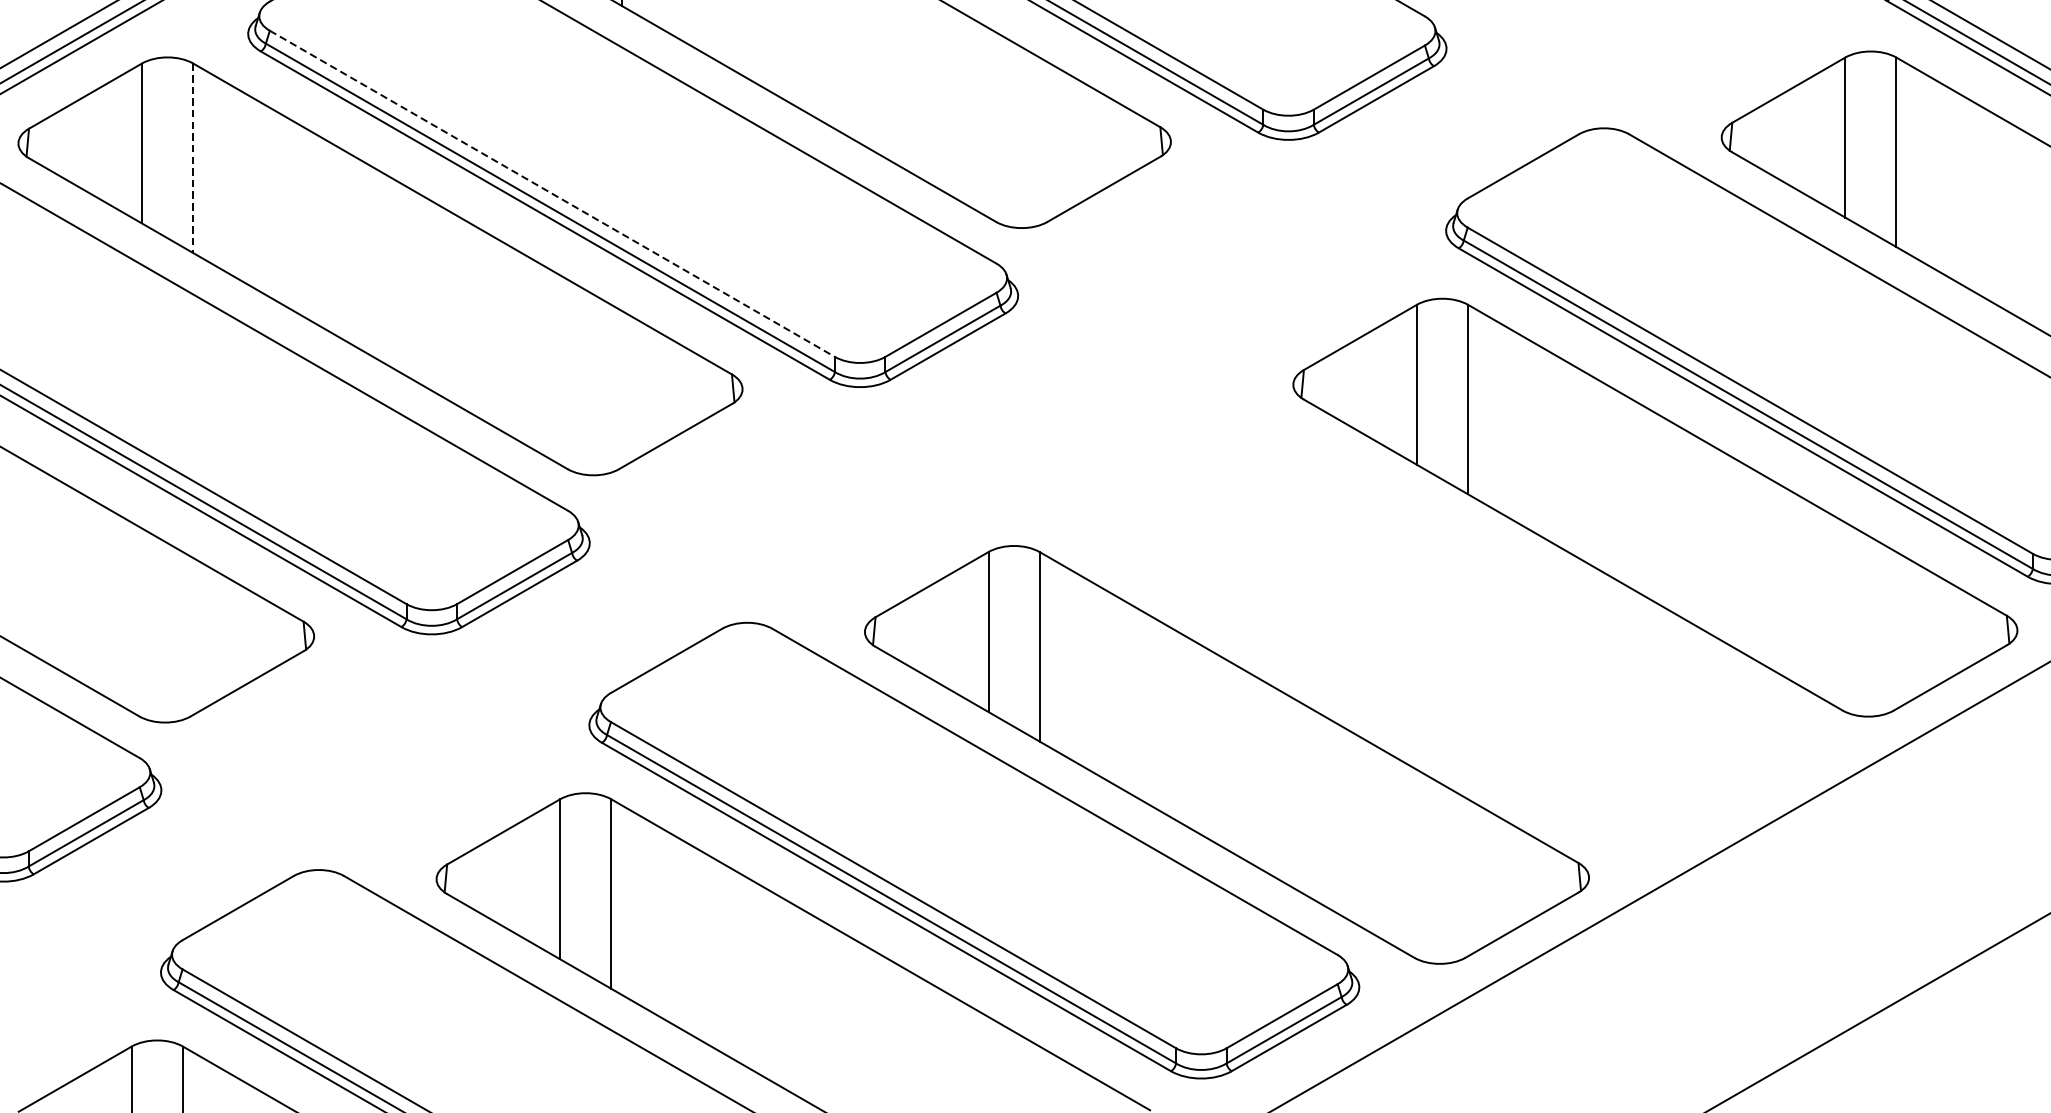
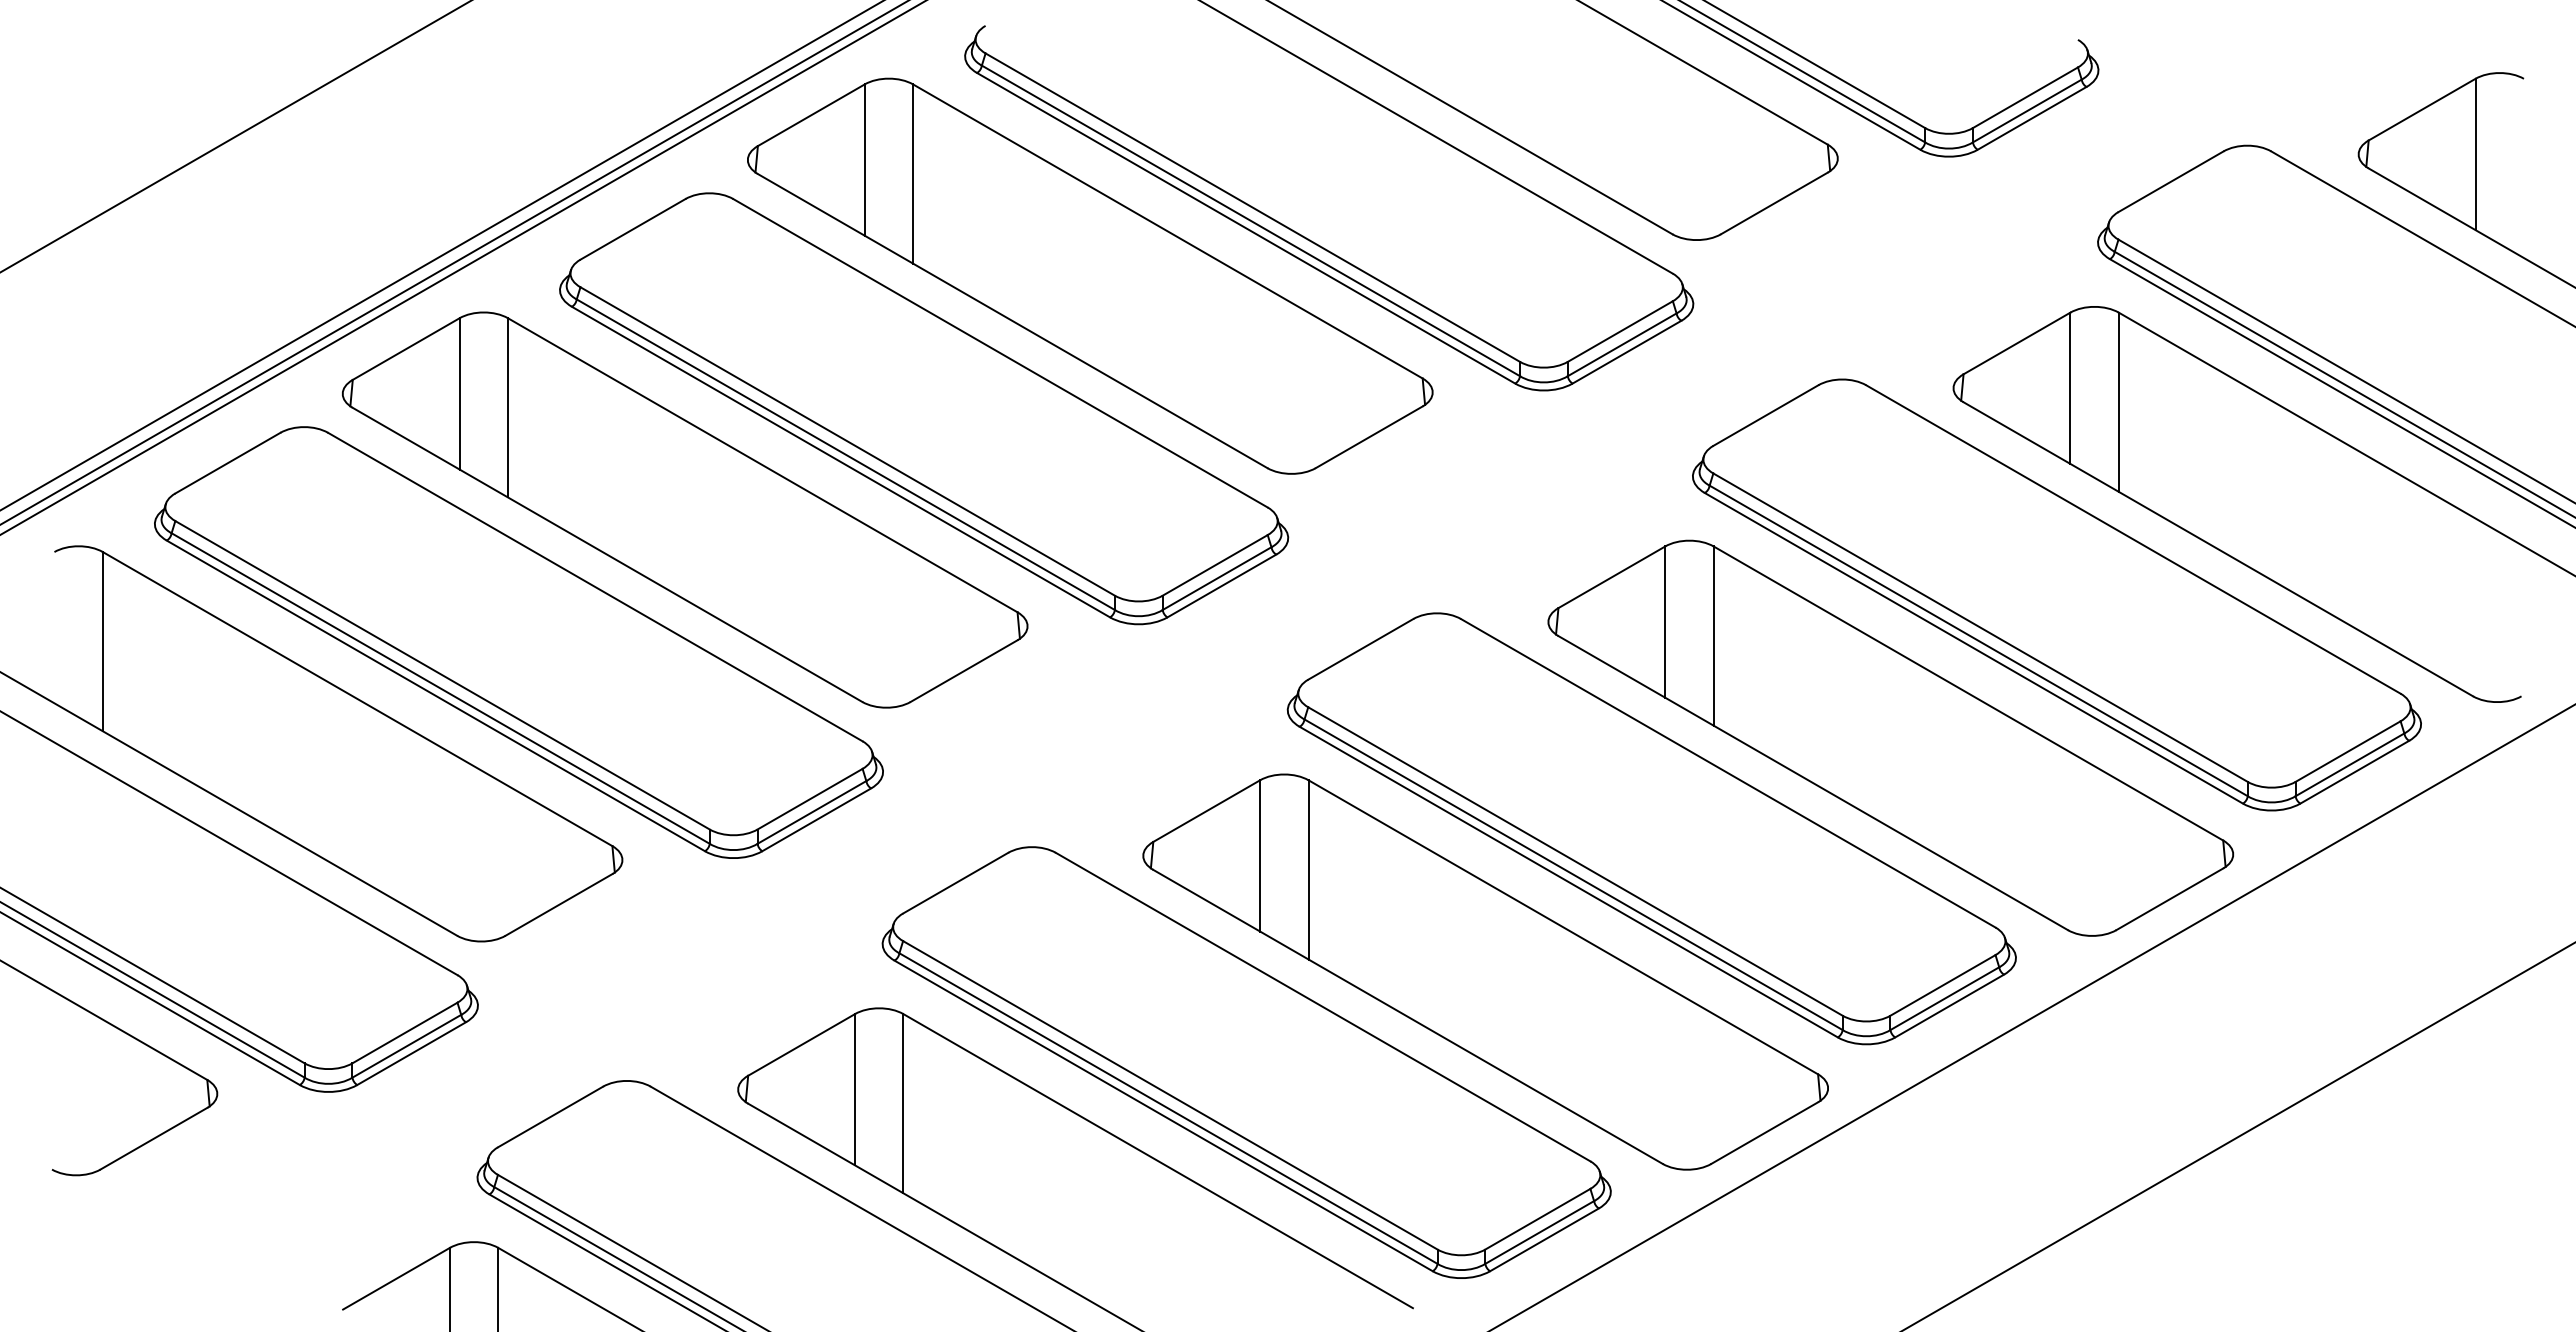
line: (193, 157) -> (508, 407), dashed -> solid
line: (552, 193) -> (847, 441), dashed -> solid
part: (1402, 603) -> (1651, 828), added

